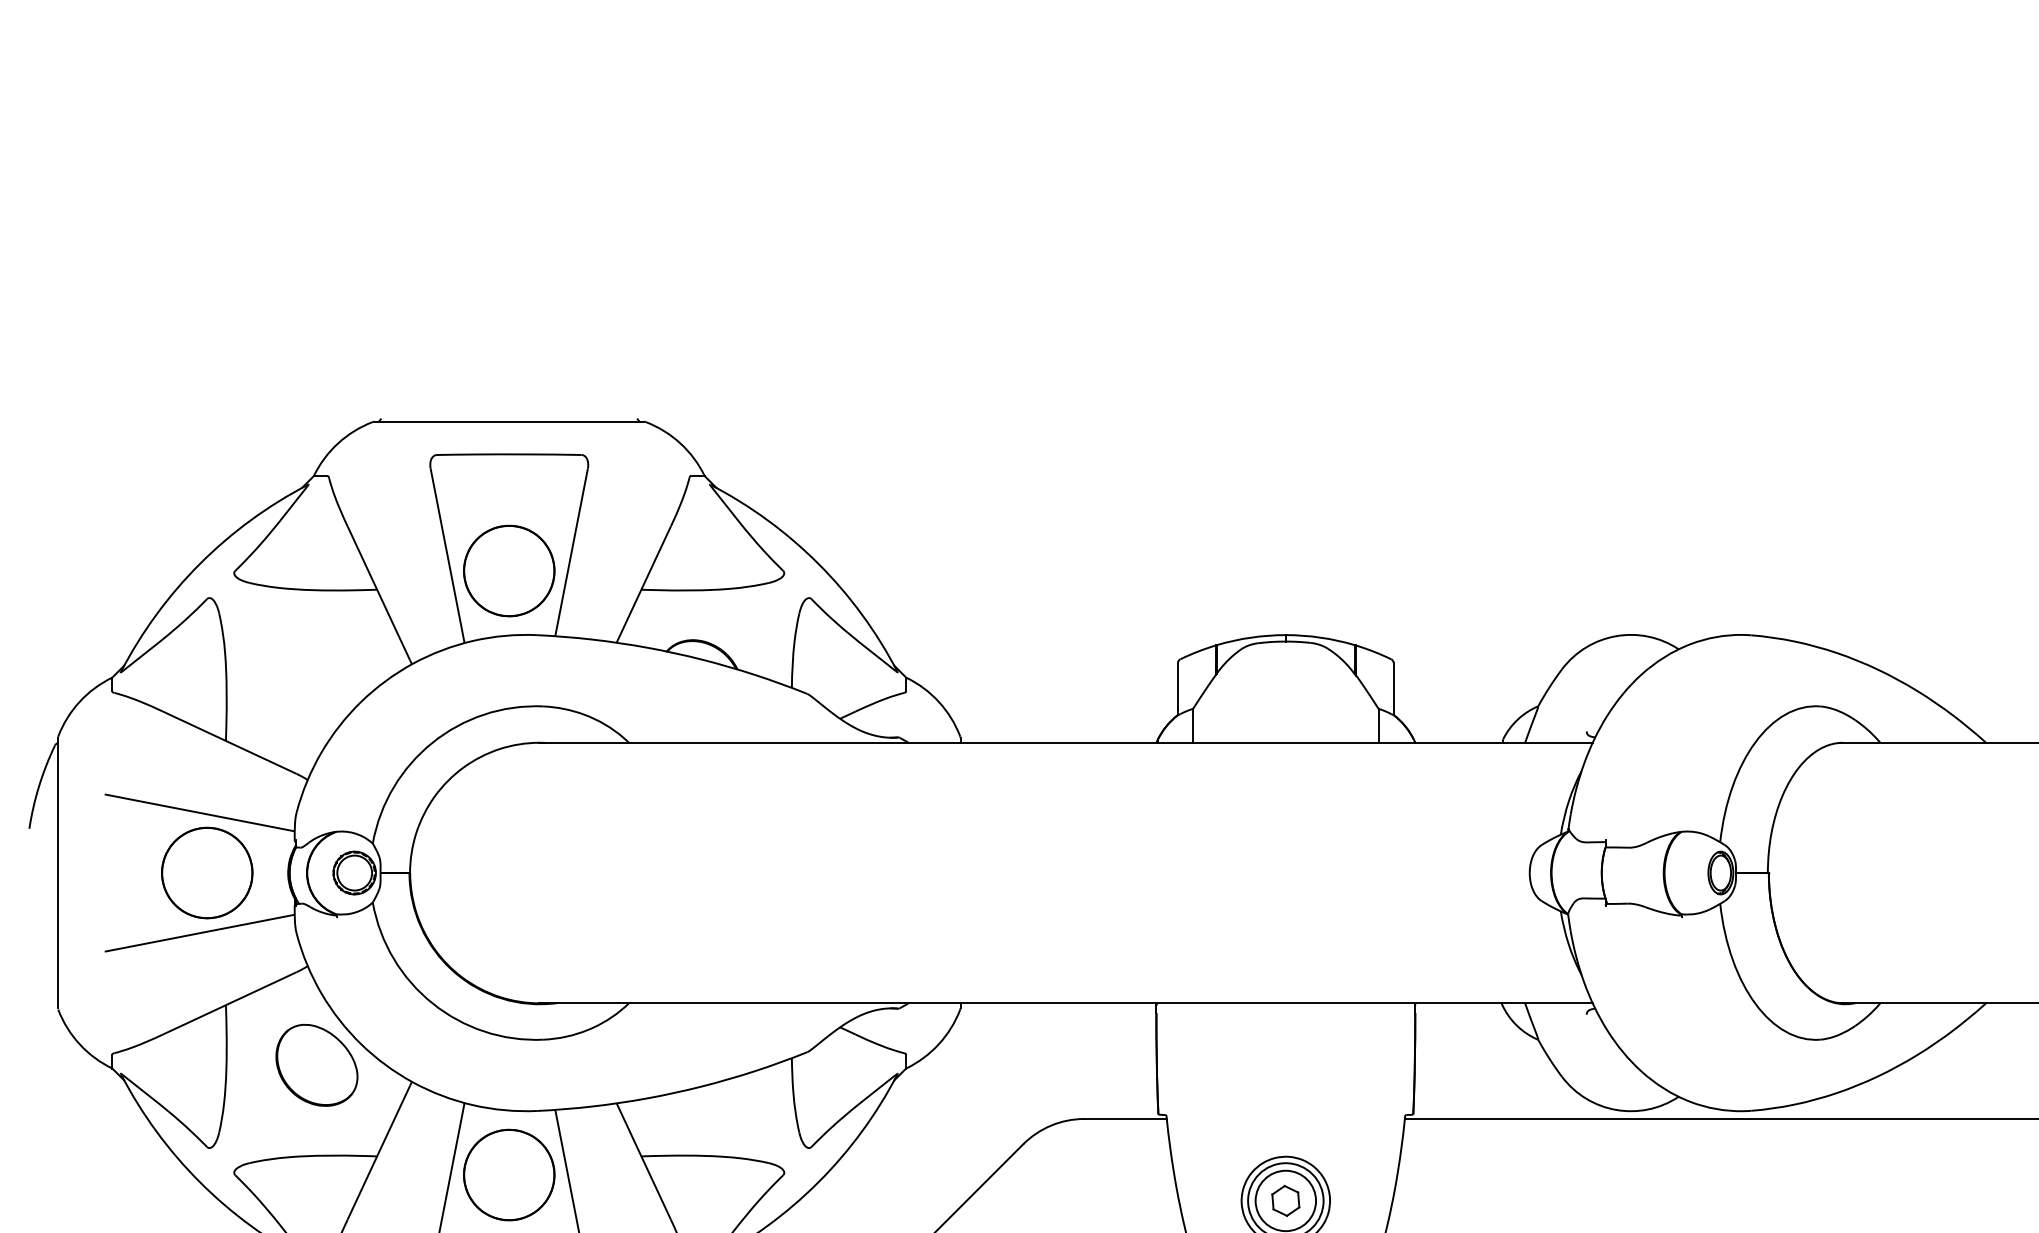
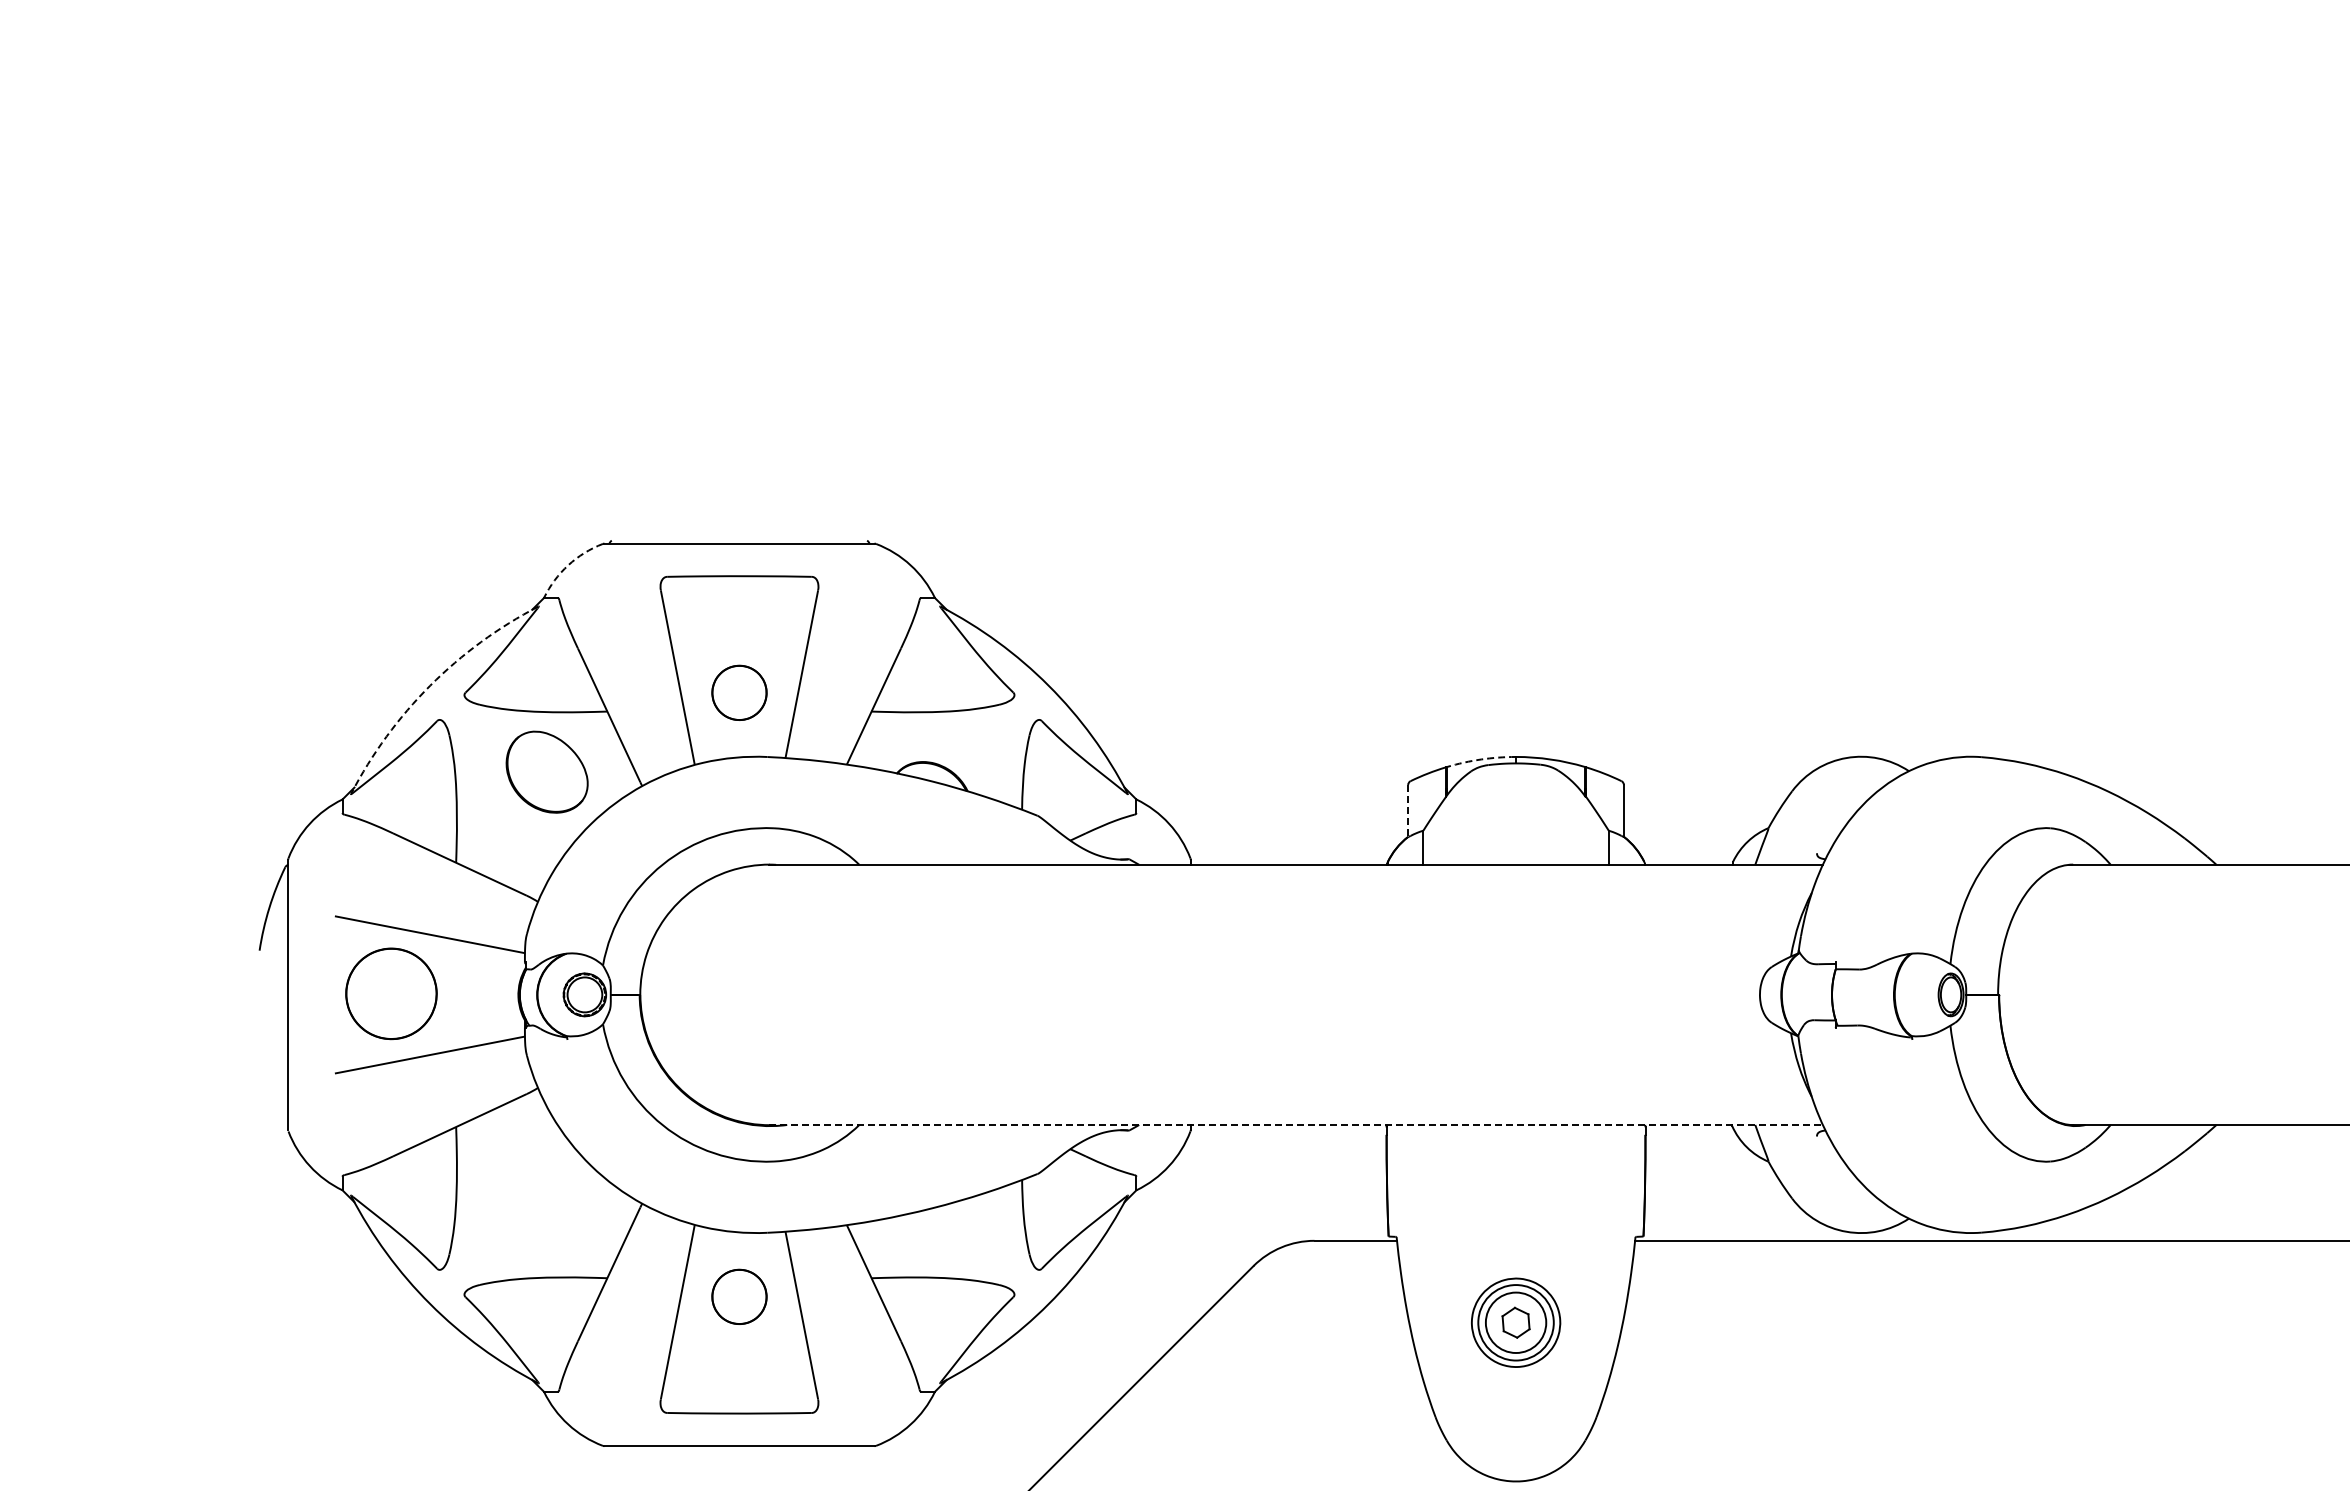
arc: (338, 443) -> (568, 565), solid -> dashed
arc: (200, 563) -> (430, 685), solid -> dashed
part: (509, 570) -> (739, 692), size x0.6
arc: (1251, 637) -> (1481, 759), solid -> dashed
line: (1178, 688) -> (1408, 810), solid -> dashed
part: (207, 872) -> (391, 993), moved
line: (1065, 1002) -> (1295, 1124), solid -> dashed
part: (316, 1064) -> (546, 771), moved
part: (509, 1174) -> (739, 1296), size x0.6

